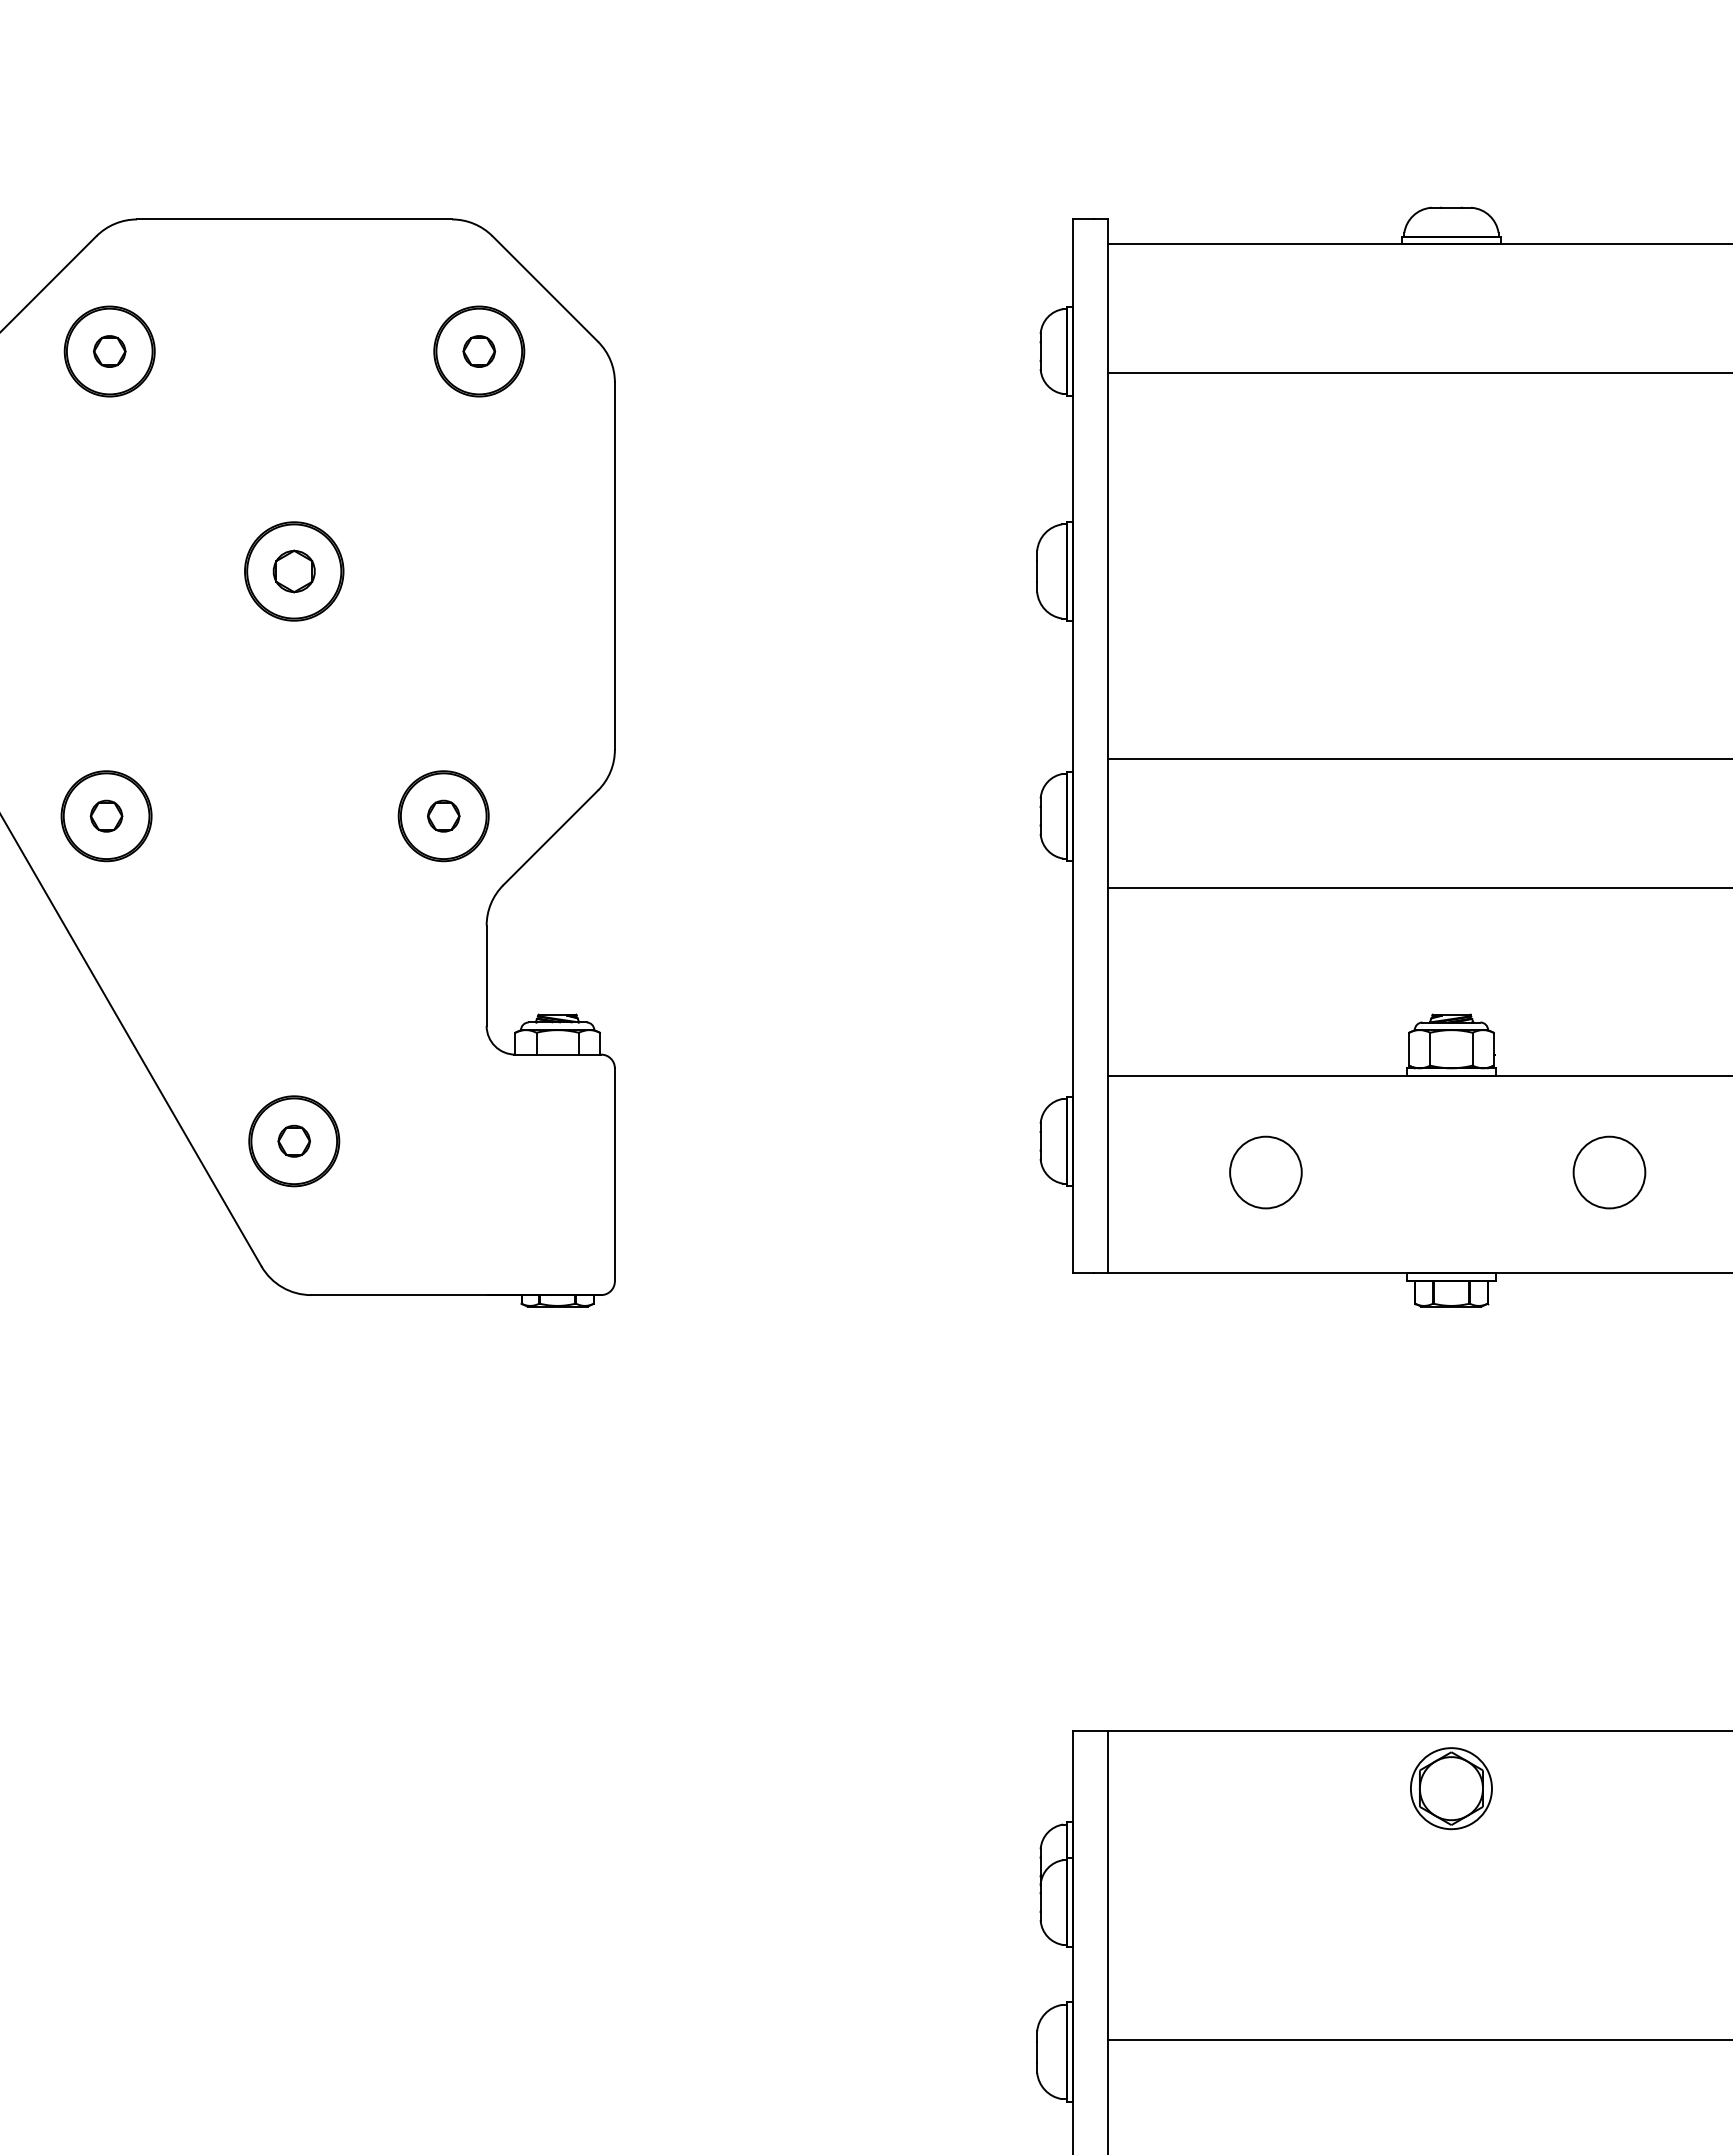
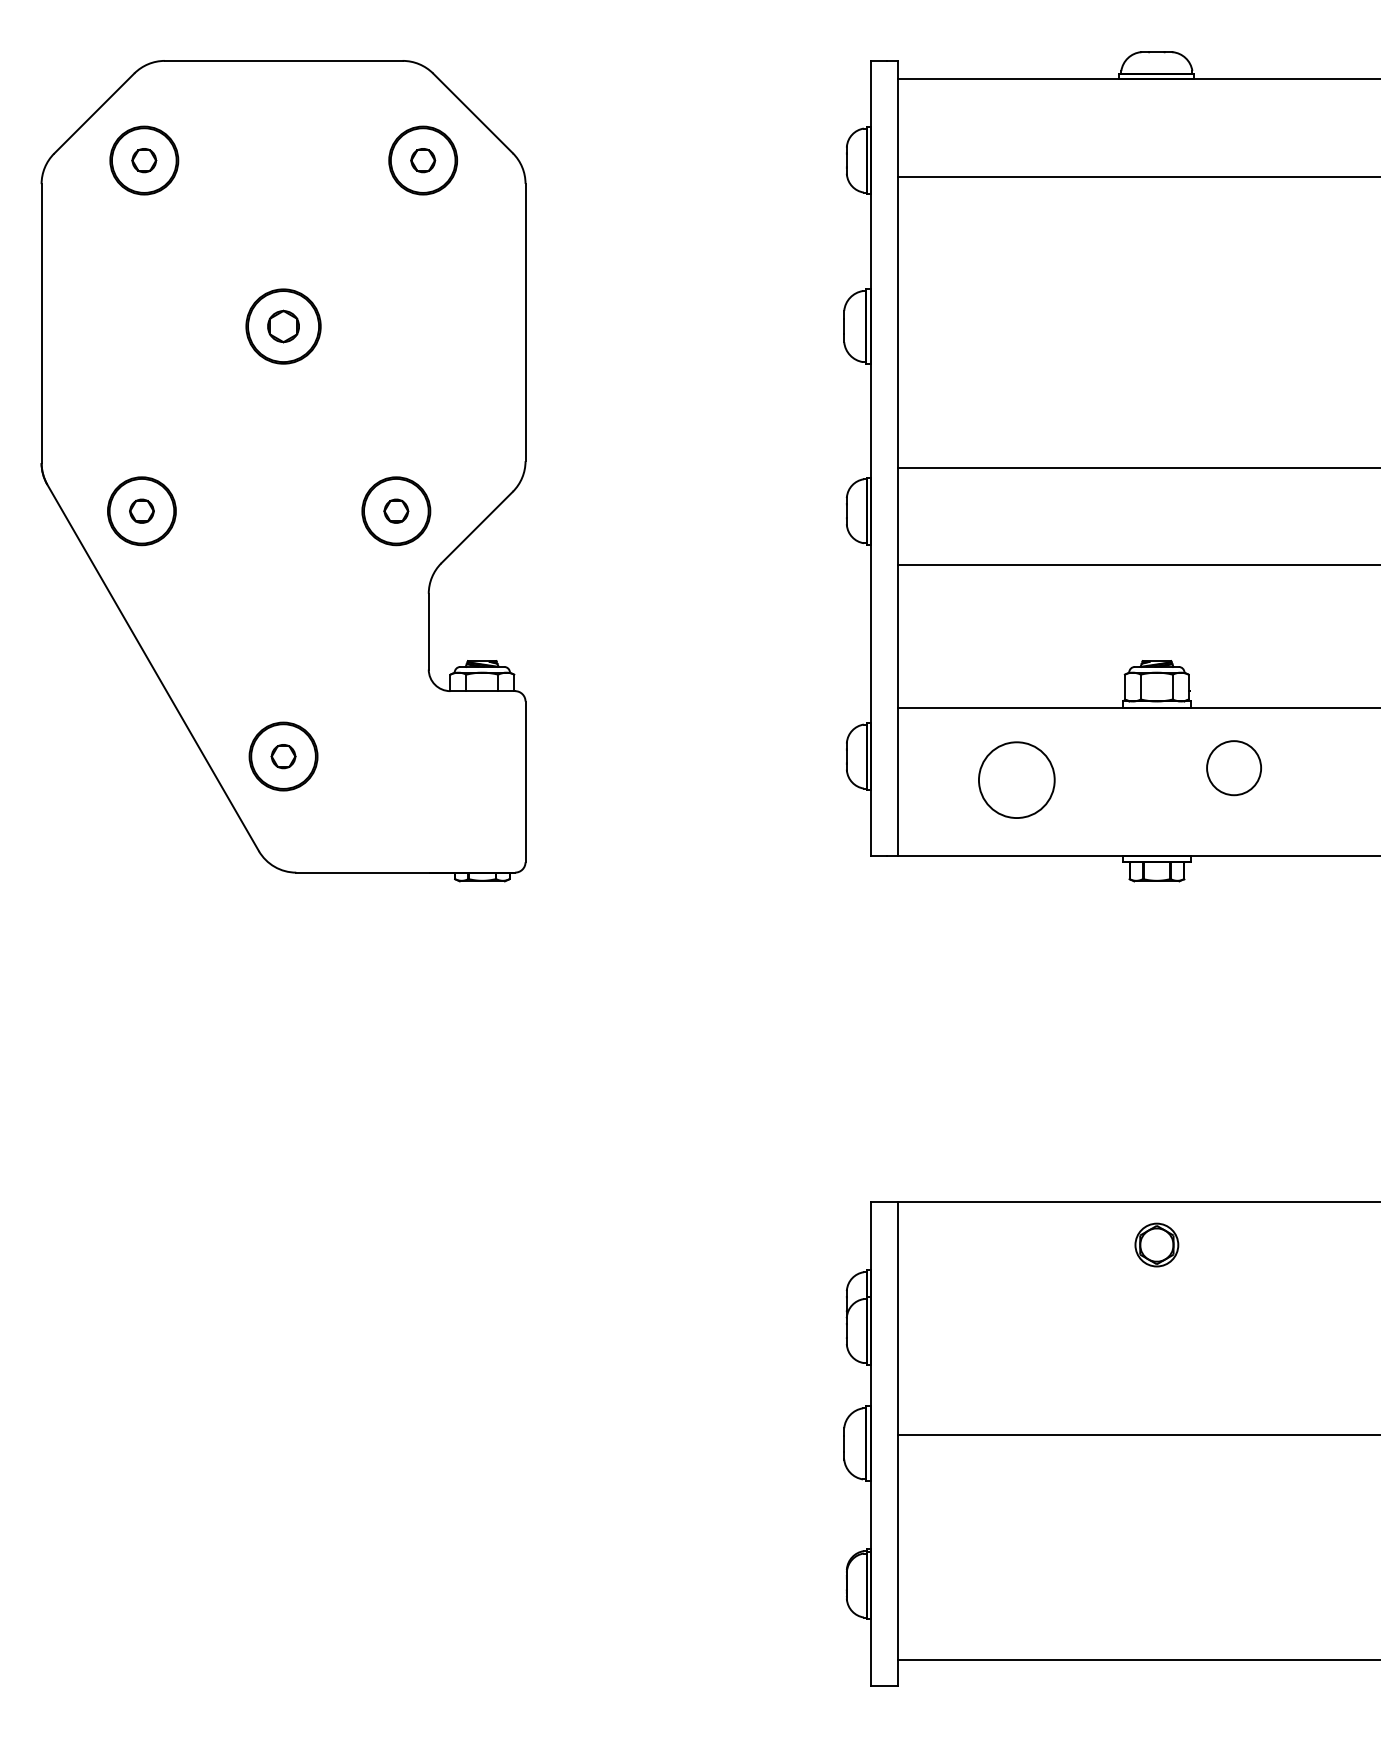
circle: (1265, 1172) -> (1016, 780), size x1.4
circle: (1608, 1172) -> (1233, 768), moved
part: (1450, 1787) -> (1156, 1244), size x0.7

